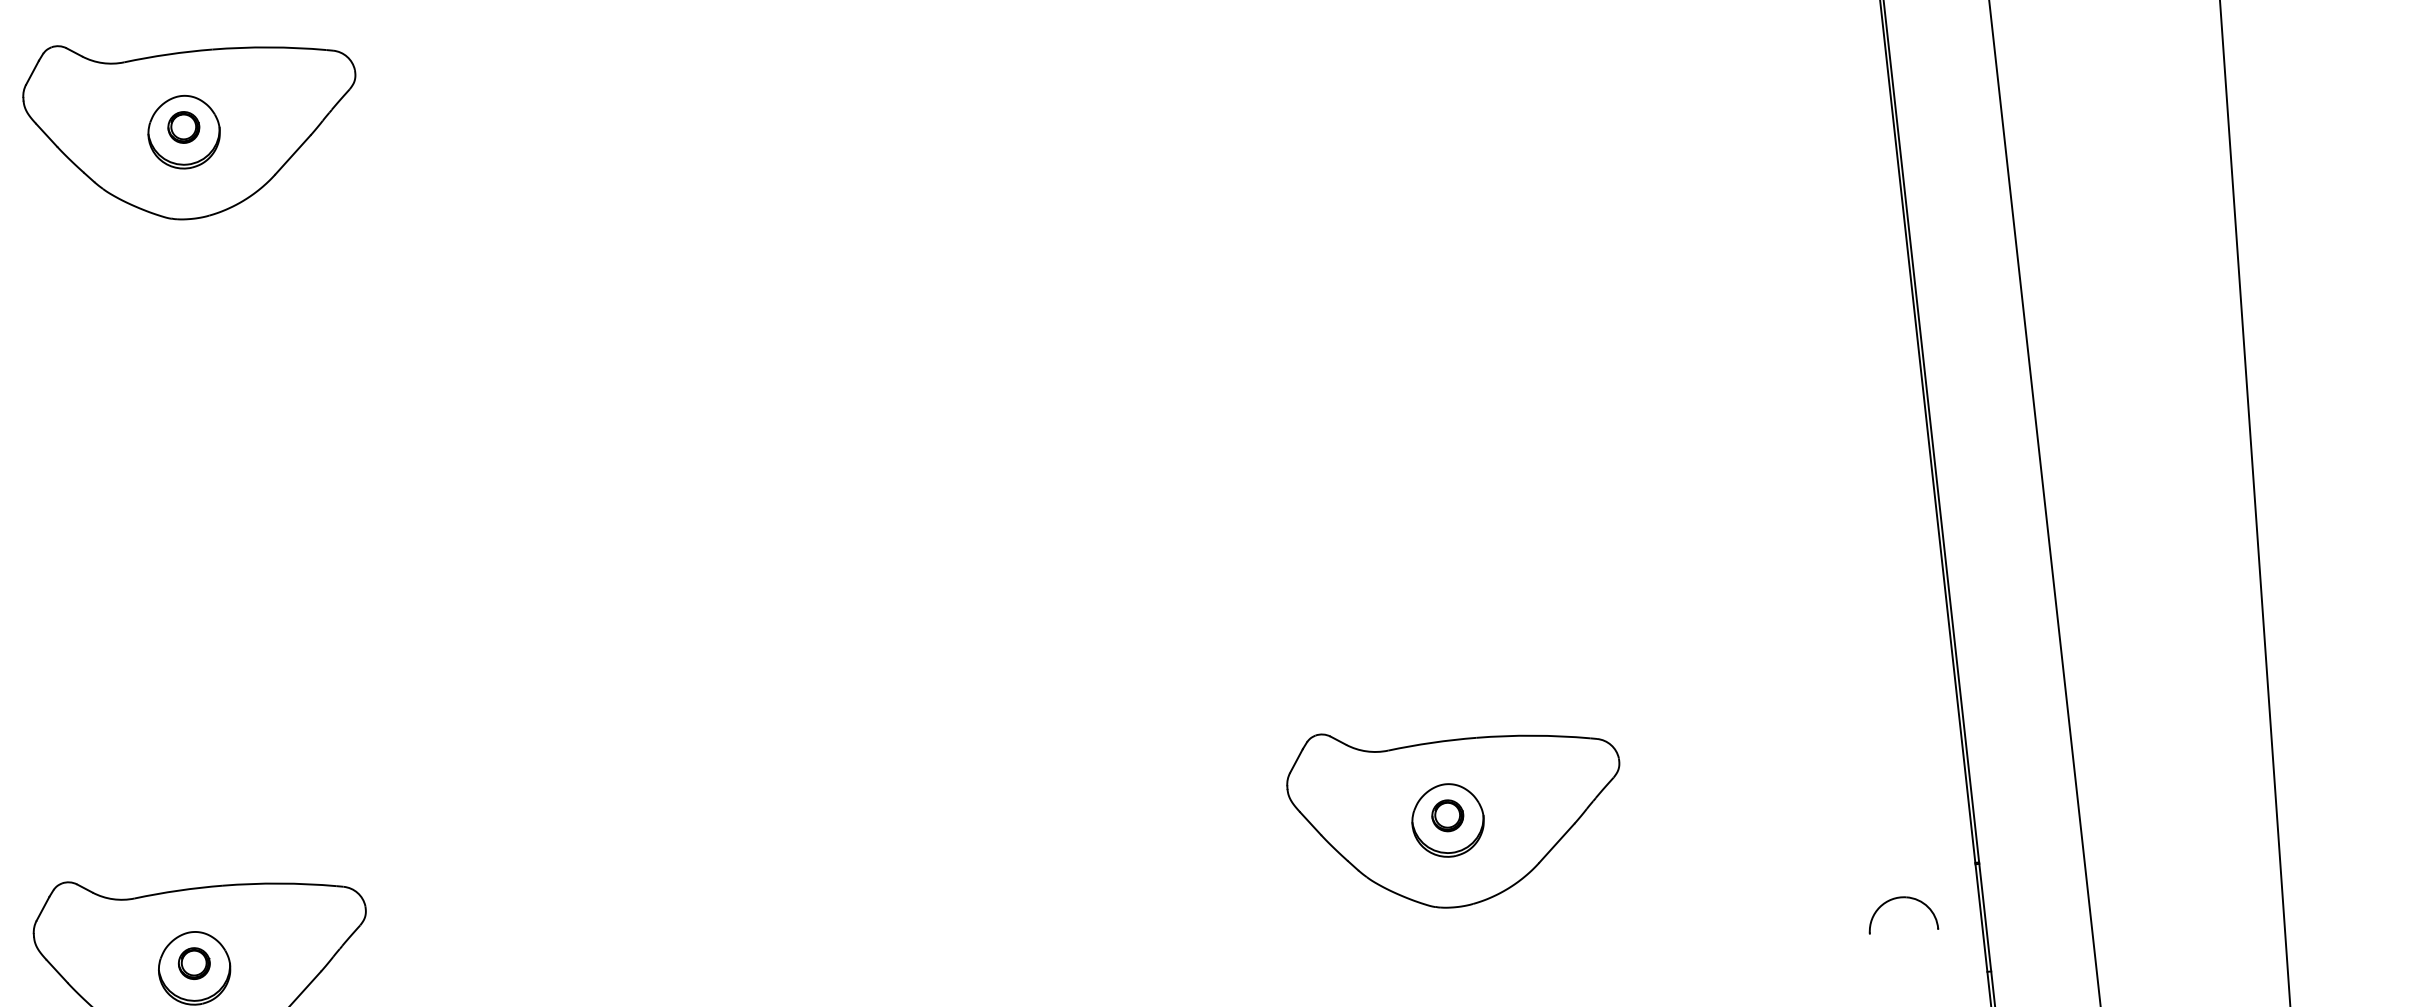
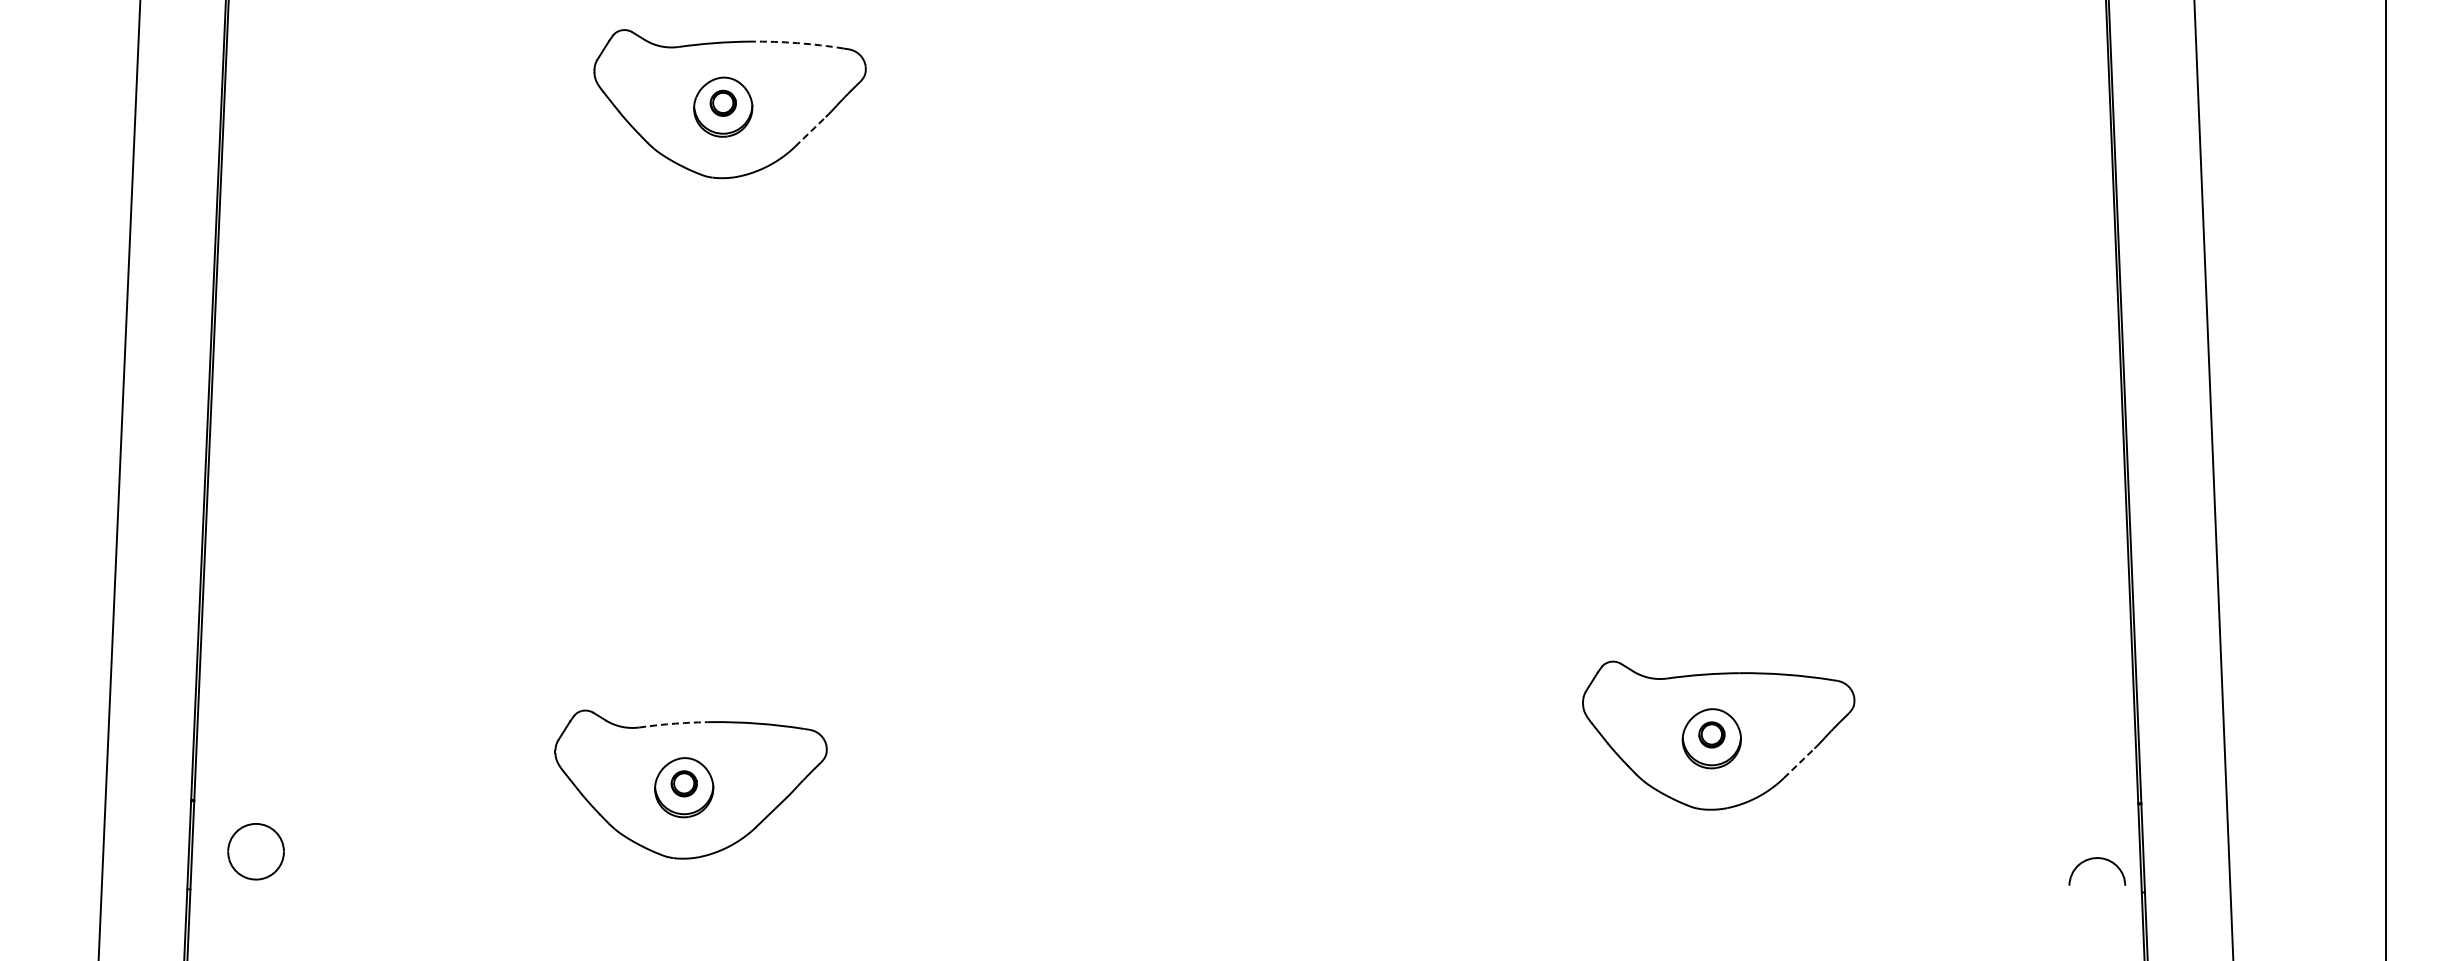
arc: (269, 47) -> (797, 43), solid -> dashed
line: (292, 154) -> (810, 131), solid -> dashed
line: (1557, 843) -> (1799, 763), solid -> dashed
arc: (178, 890) -> (675, 723), solid -> dashed
part: (1899, 899) -> (2095, 859), moved

